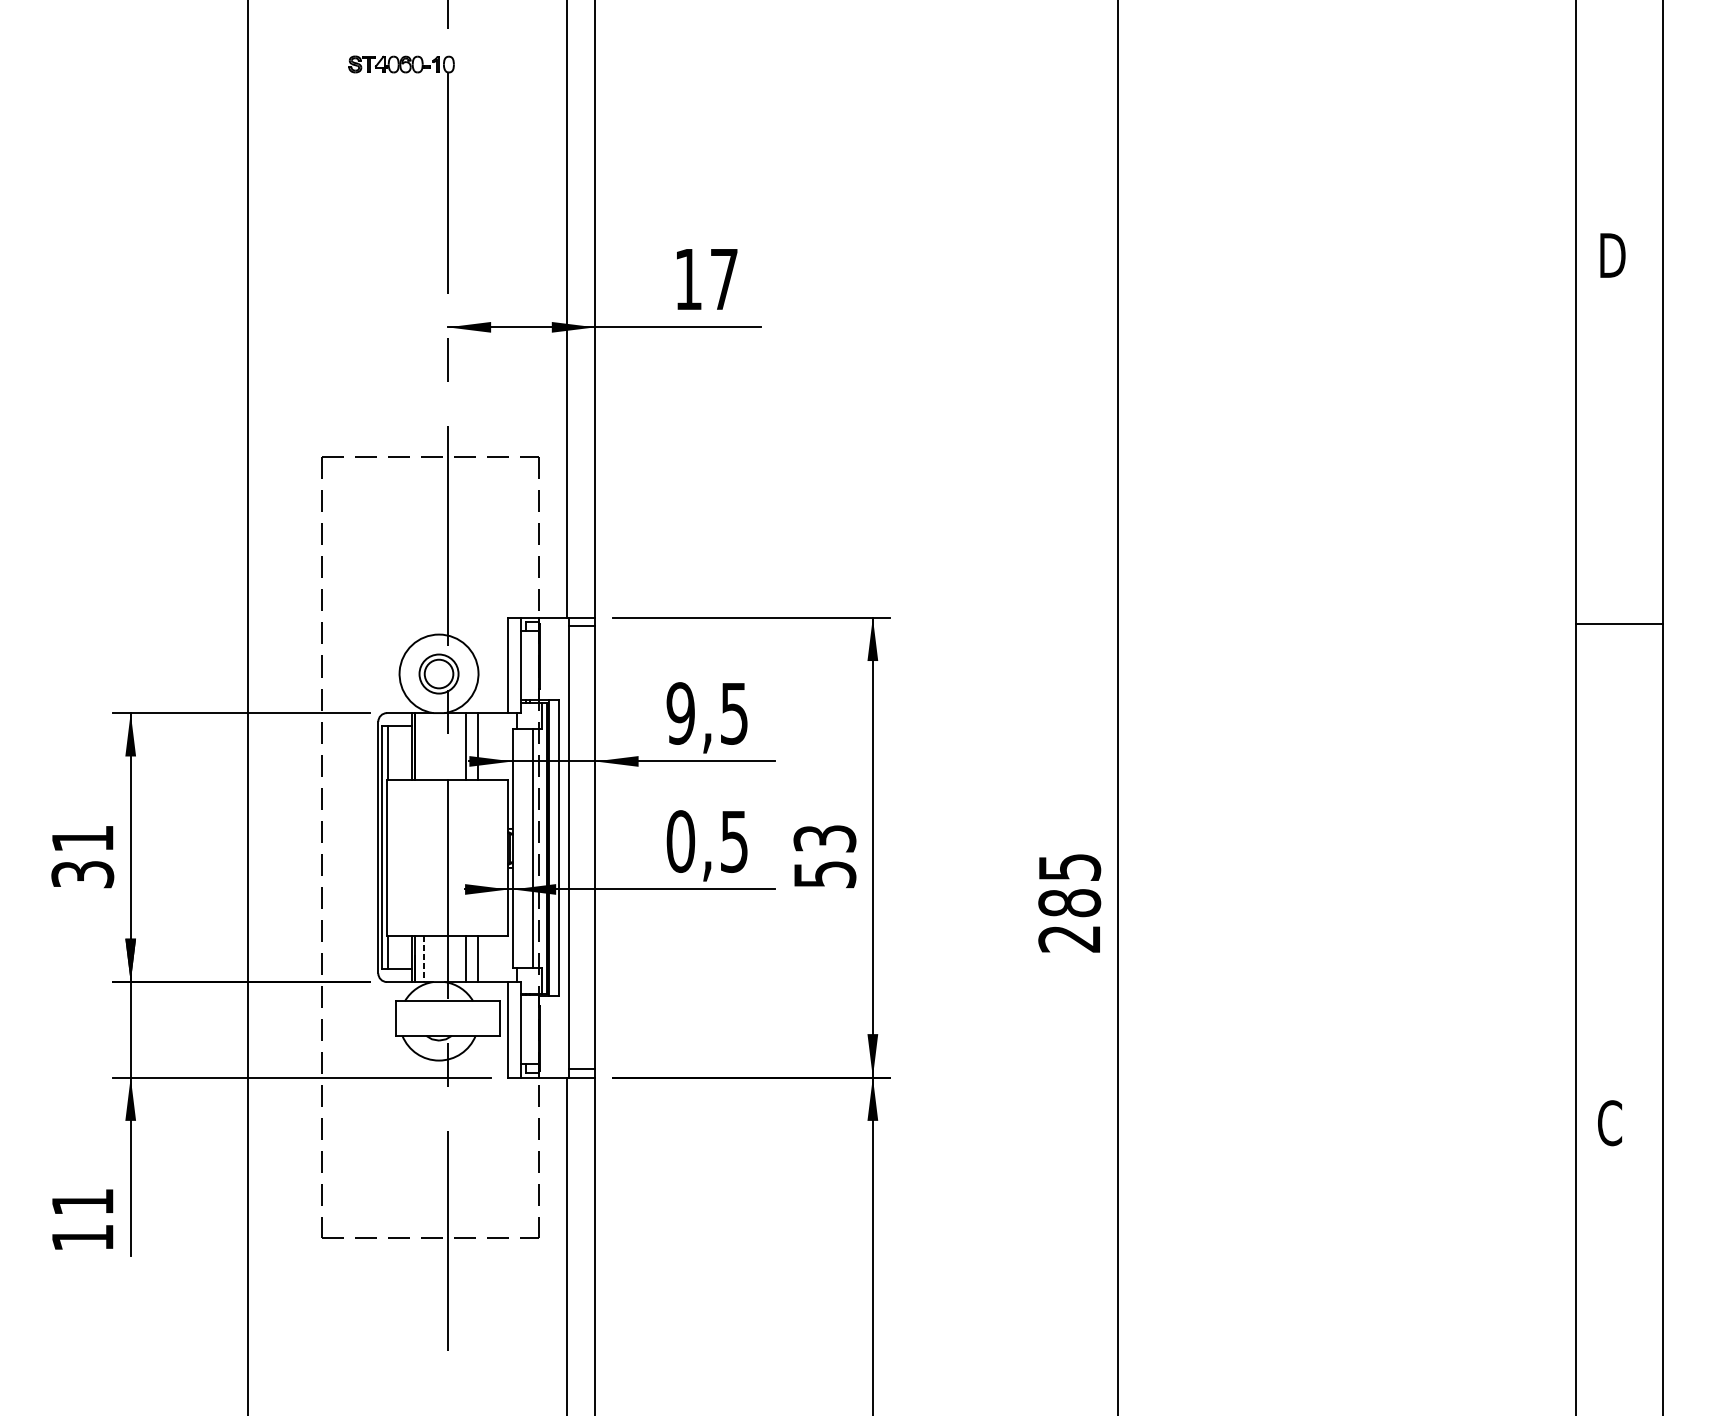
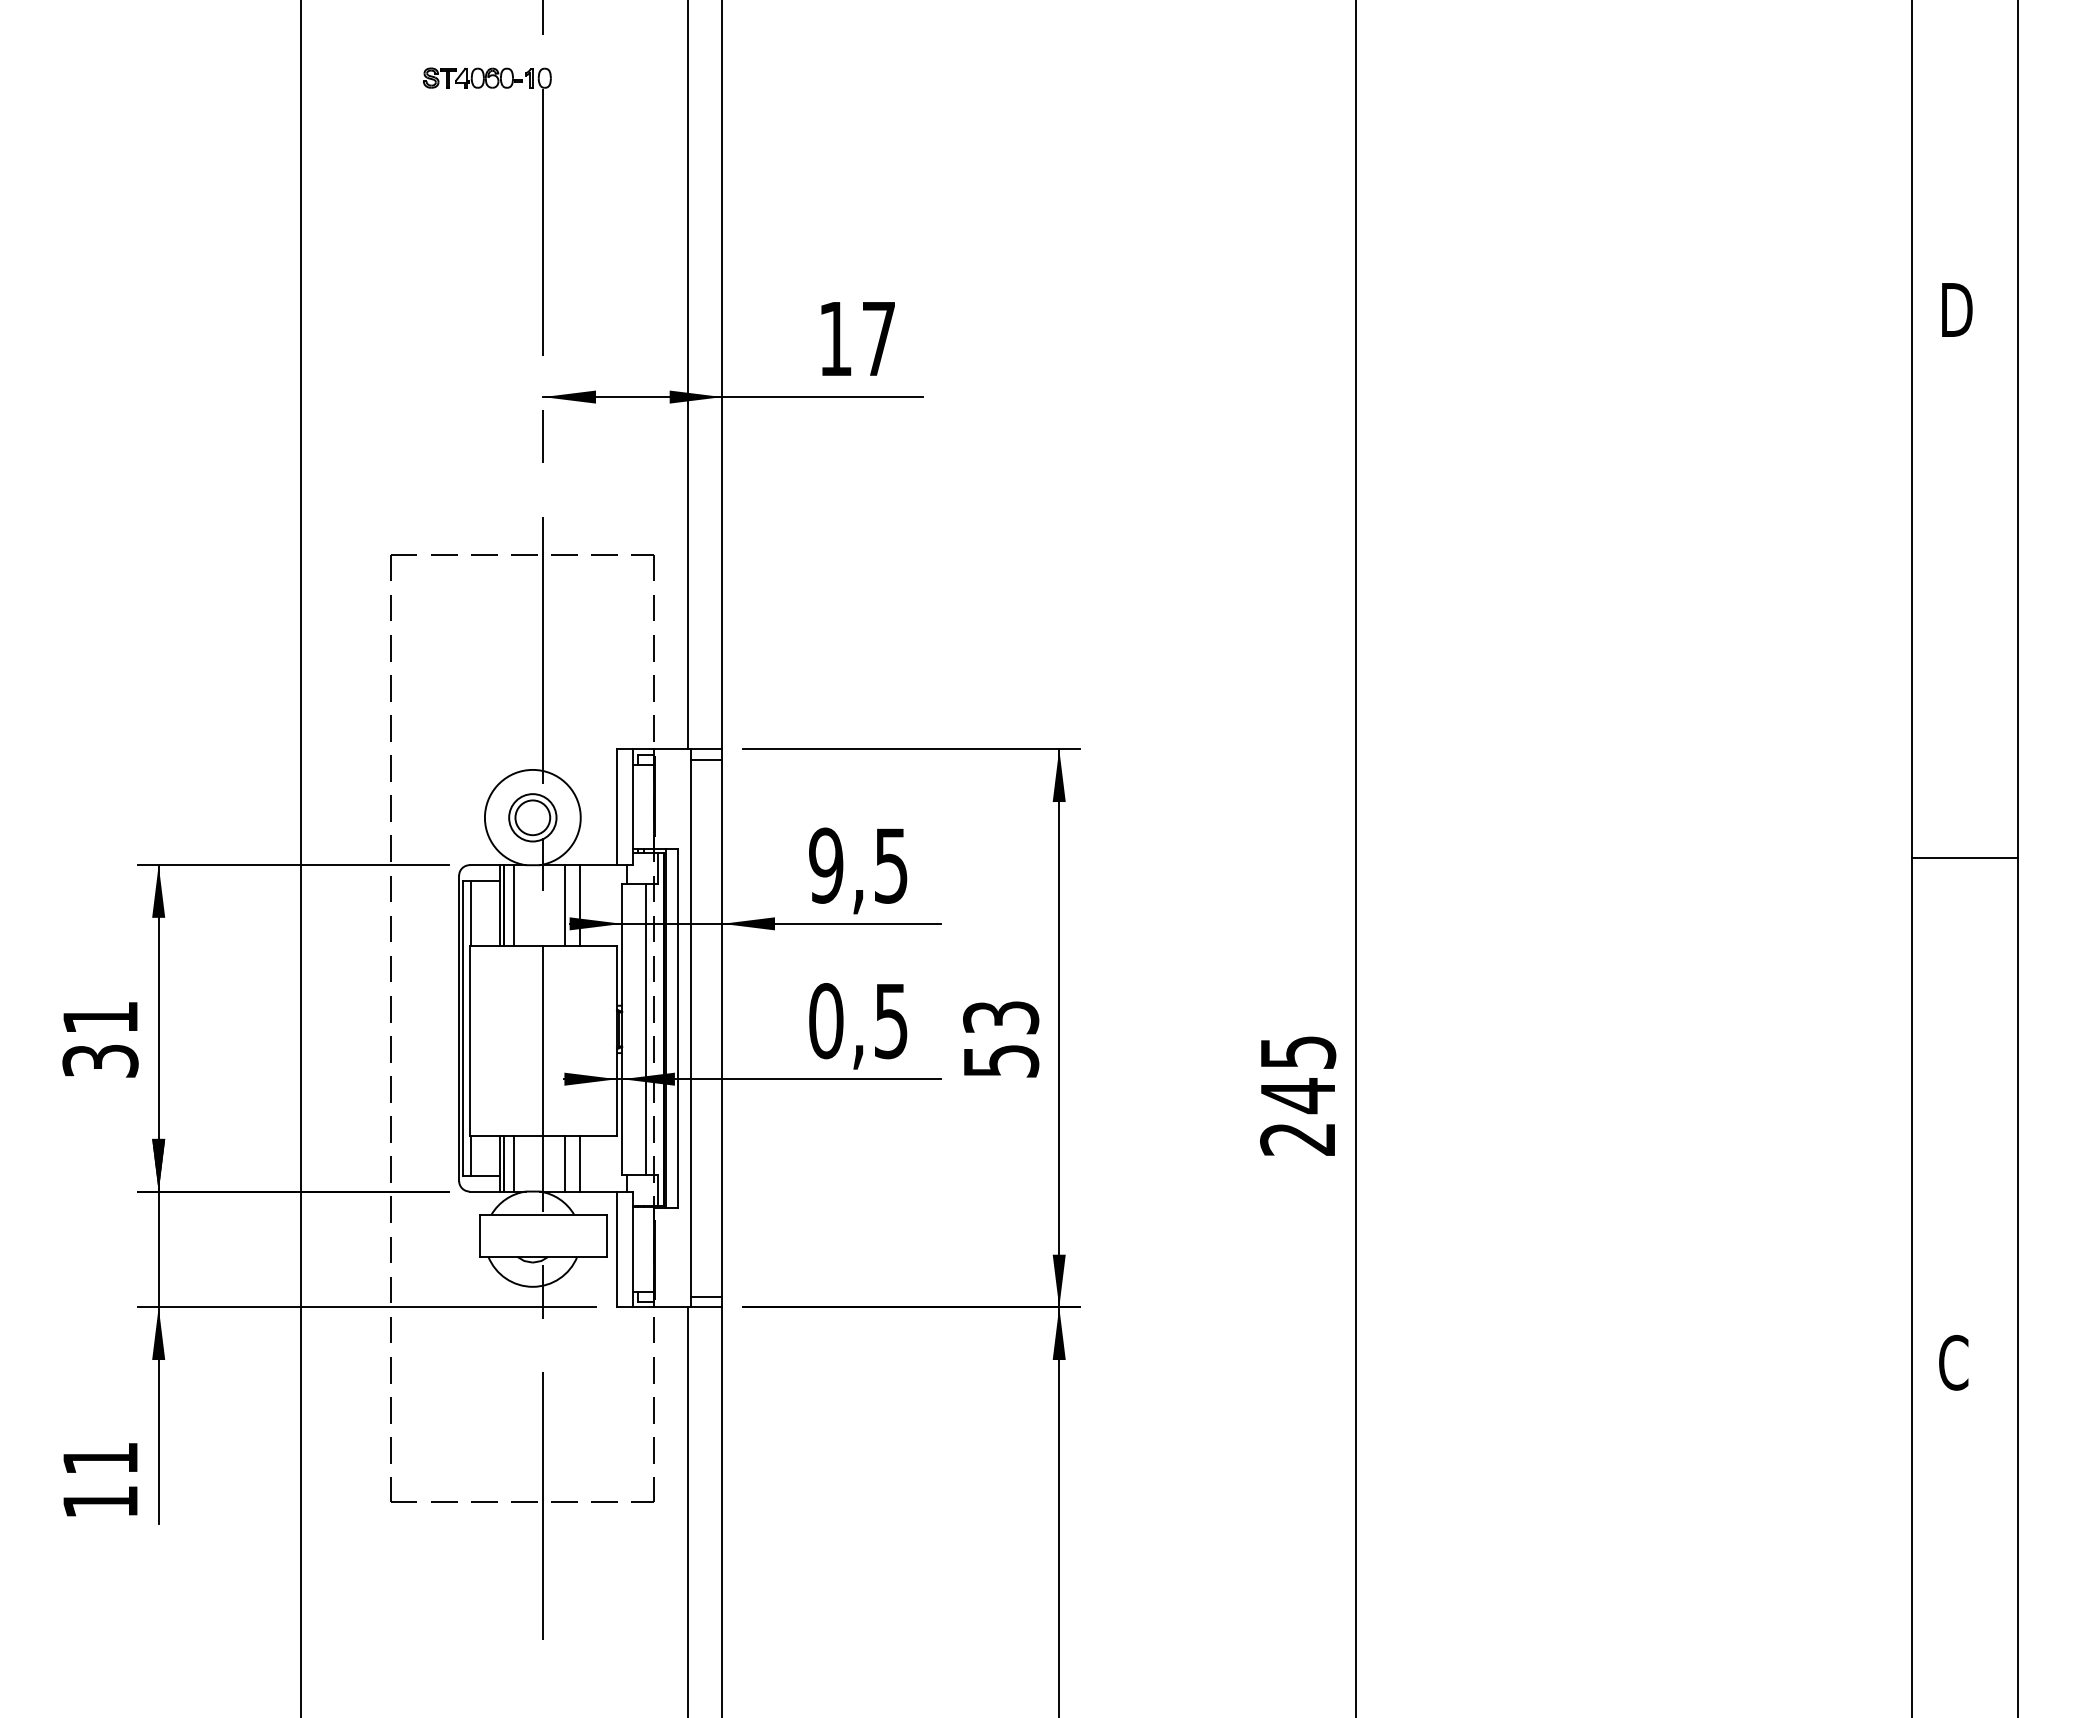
line: (1618, 623) -> (1964, 857), moved
line: (423, 746) -> (514, 905), added
text: (1070, 903) -> (1298, 1096), 285 -> 245
line: (423, 958) -> (514, 1163), dashed -> solid

